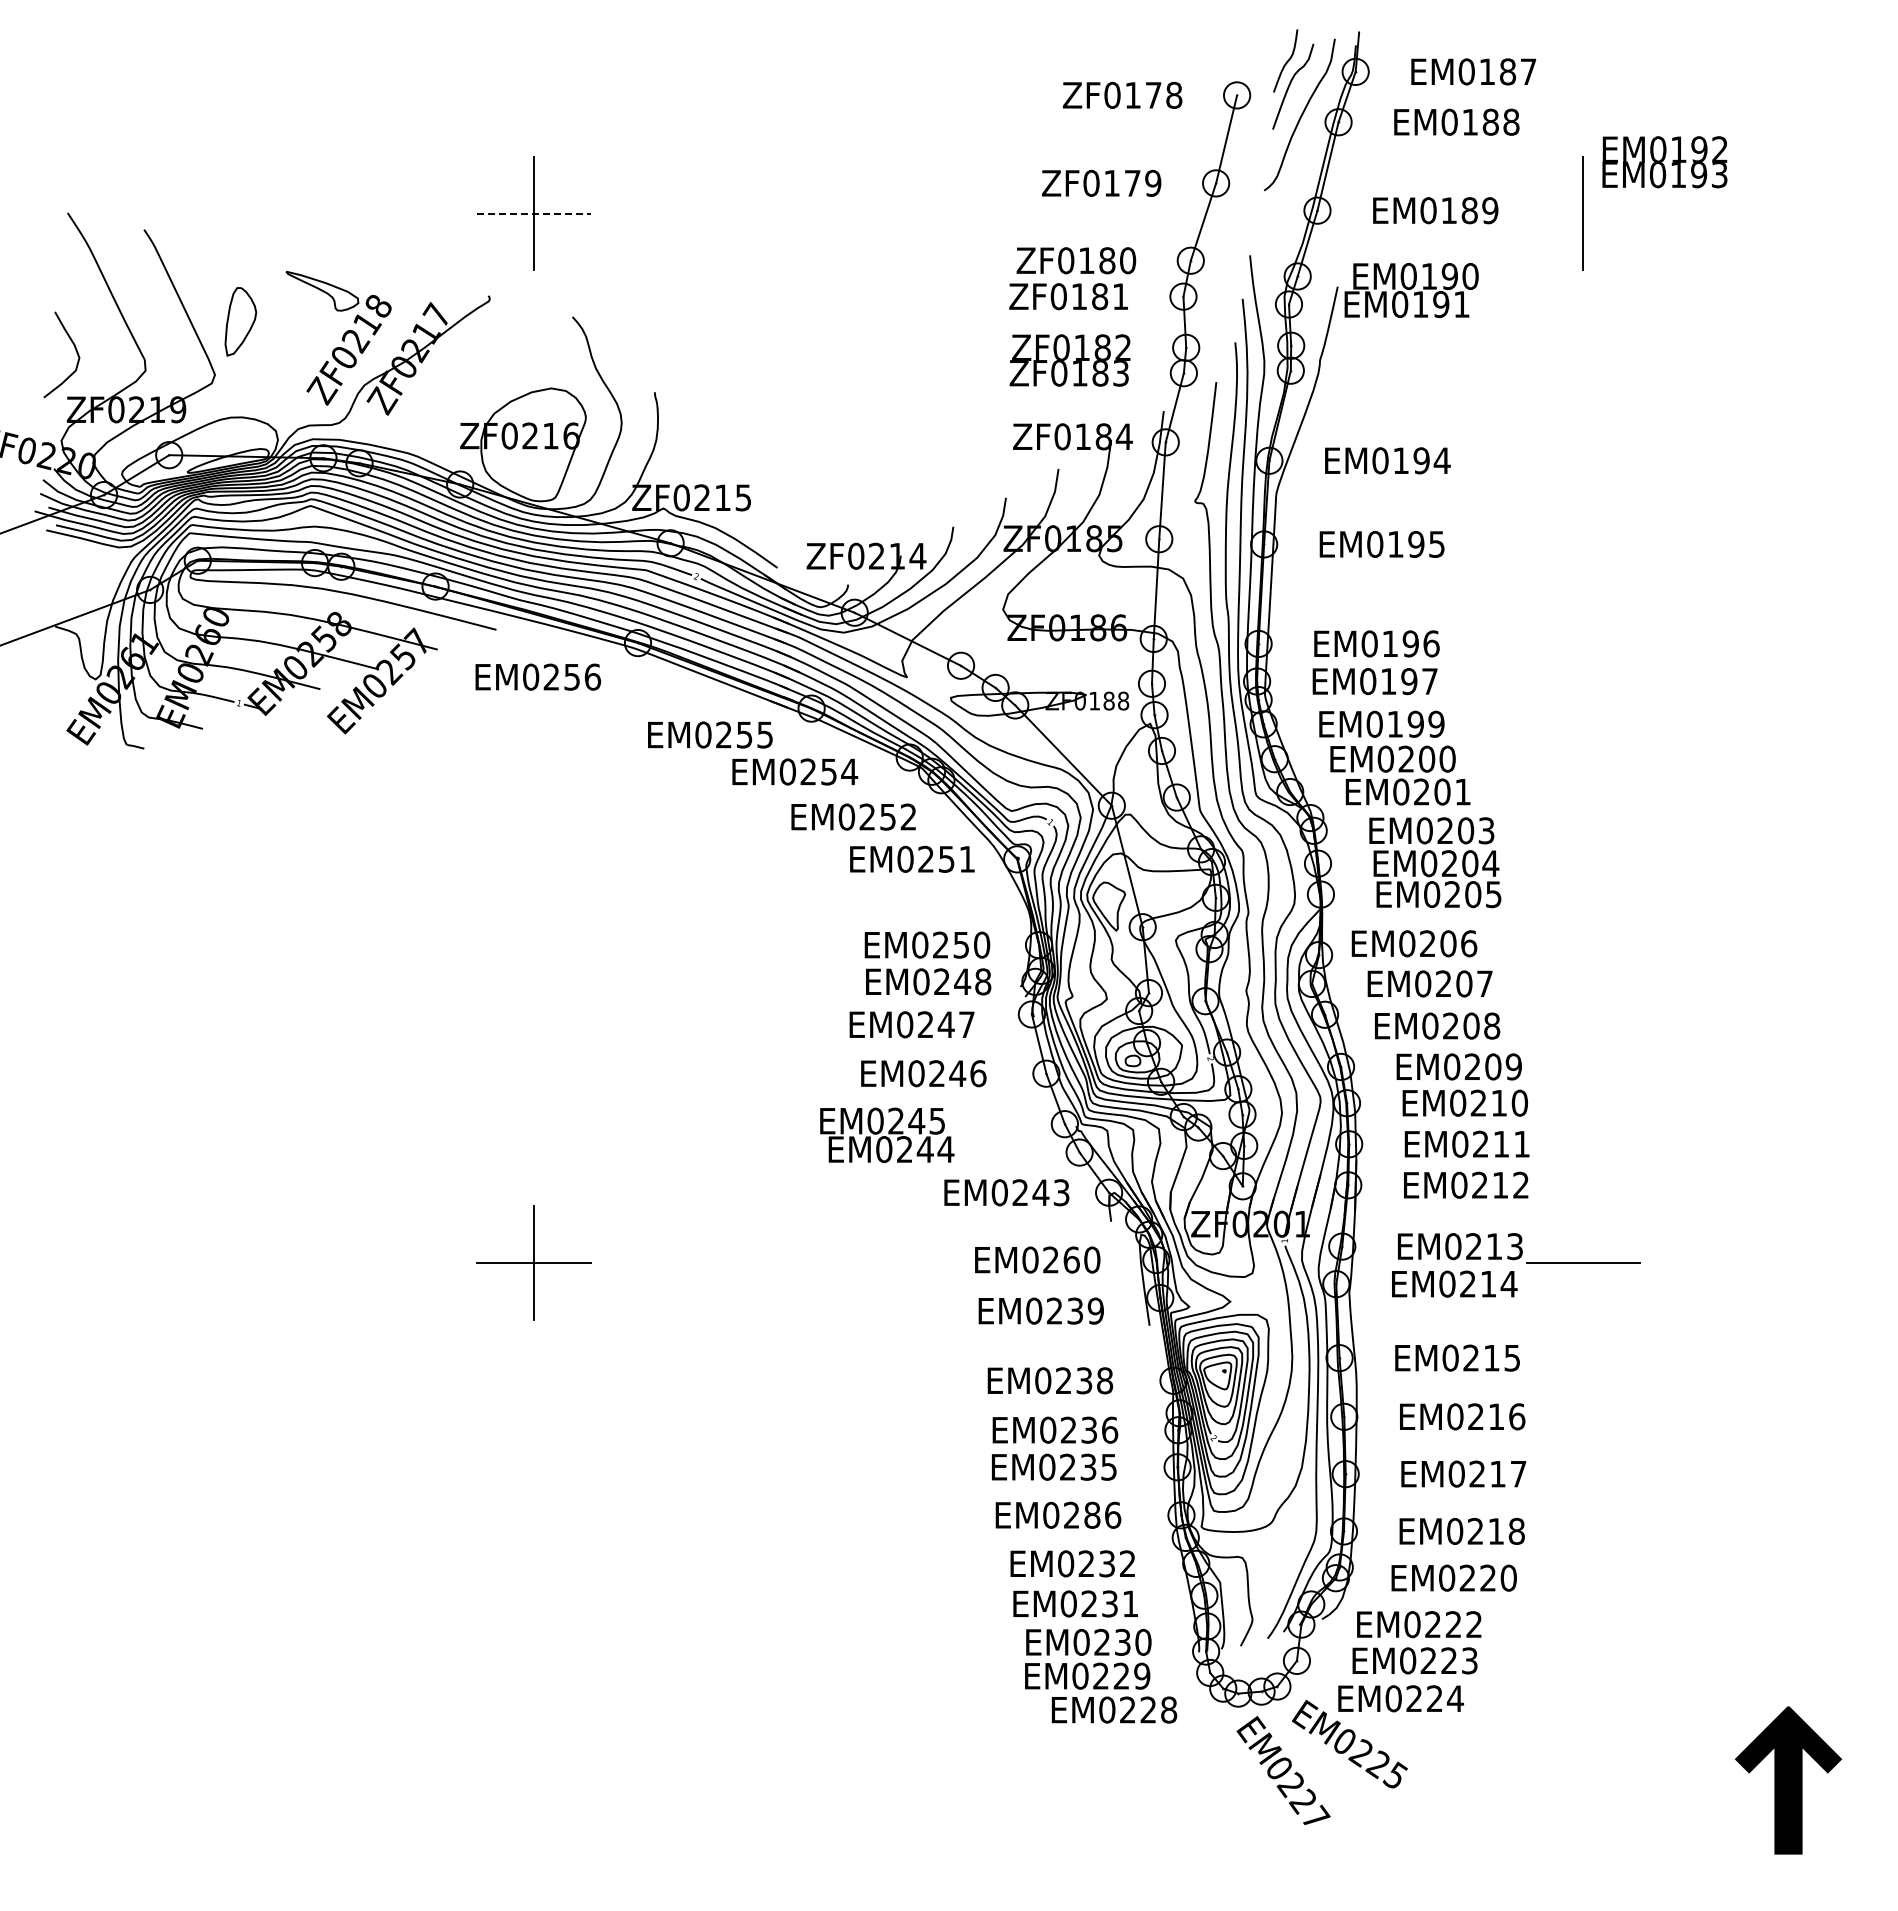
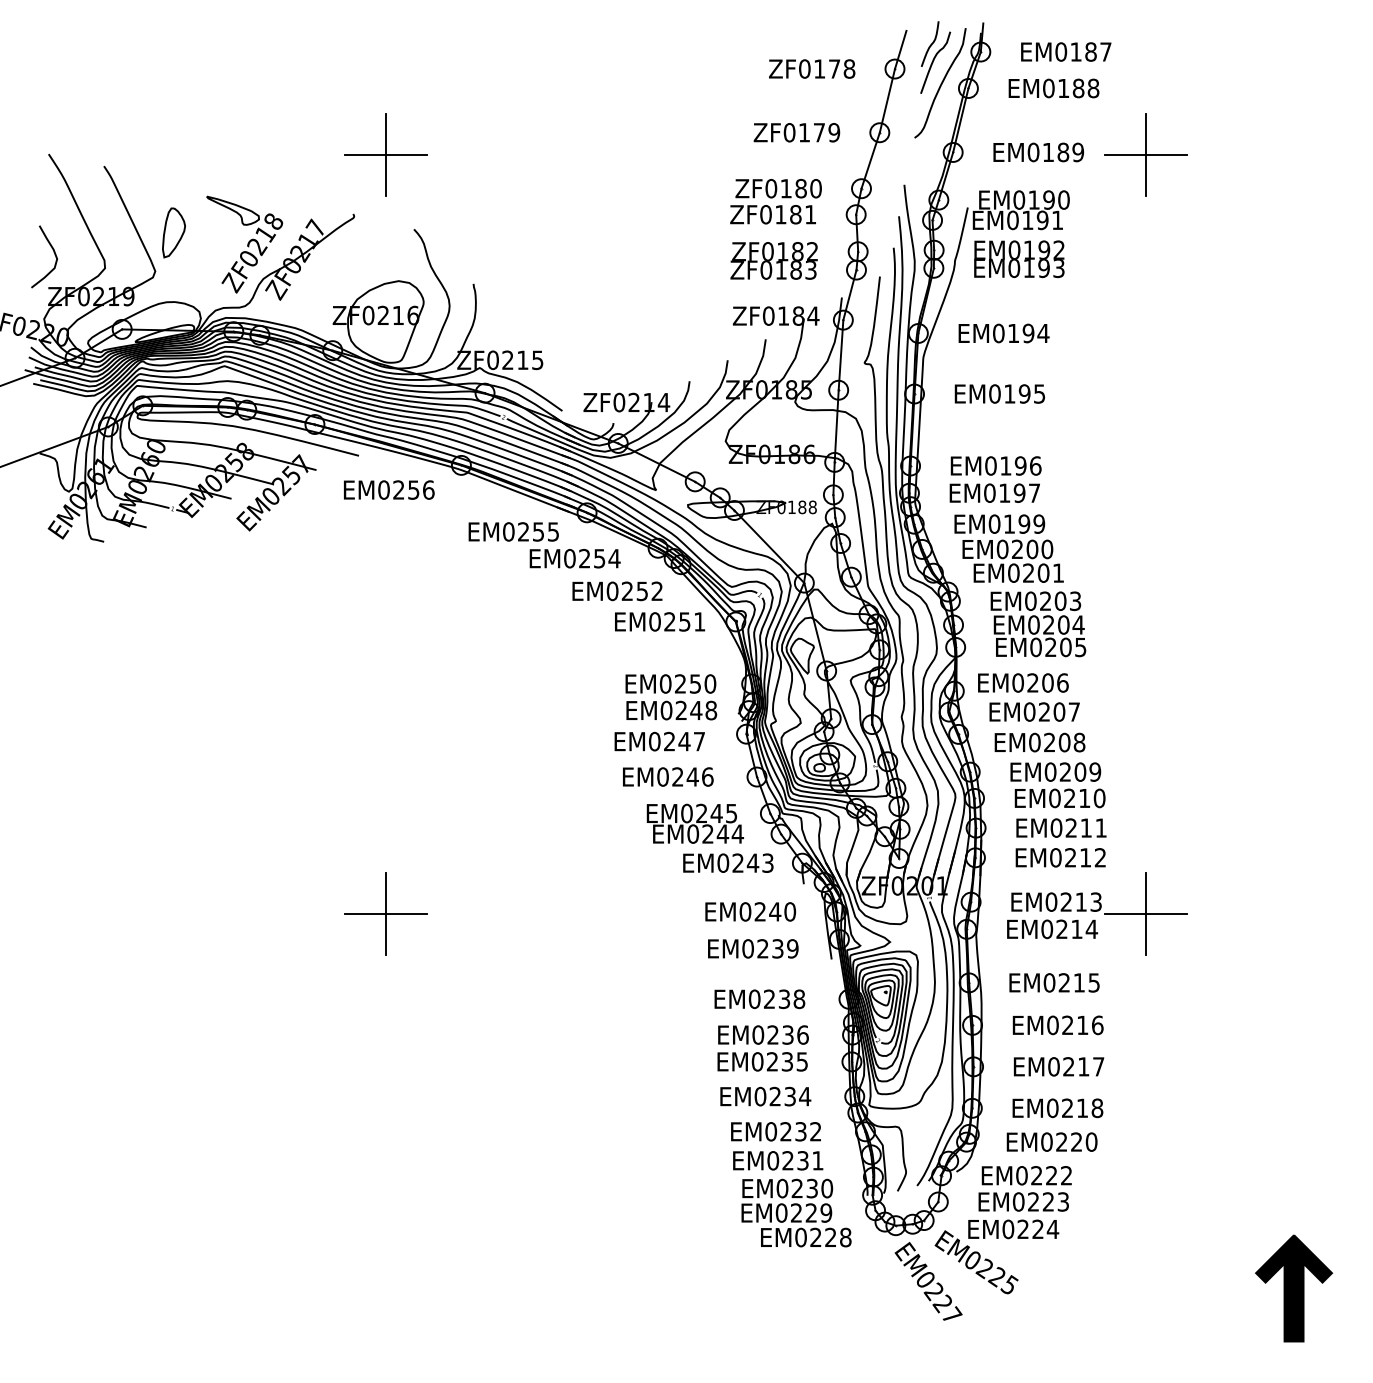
line: (1244, 68) -> (900, 49), added
text: (1664, 162) -> (1019, 259), moved
line: (534, 213) -> (386, 154), dashed -> solid
line: (1583, 213) -> (1145, 154), added
text: (887, 1135) -> (695, 823), moved
text: (1071, 1259) -> (775, 911), EM0260 -> EM0240
line: (1583, 1262) -> (1145, 913), added
text: (1102, 1514) -> (797, 1096), EM0286 -> EM0234

